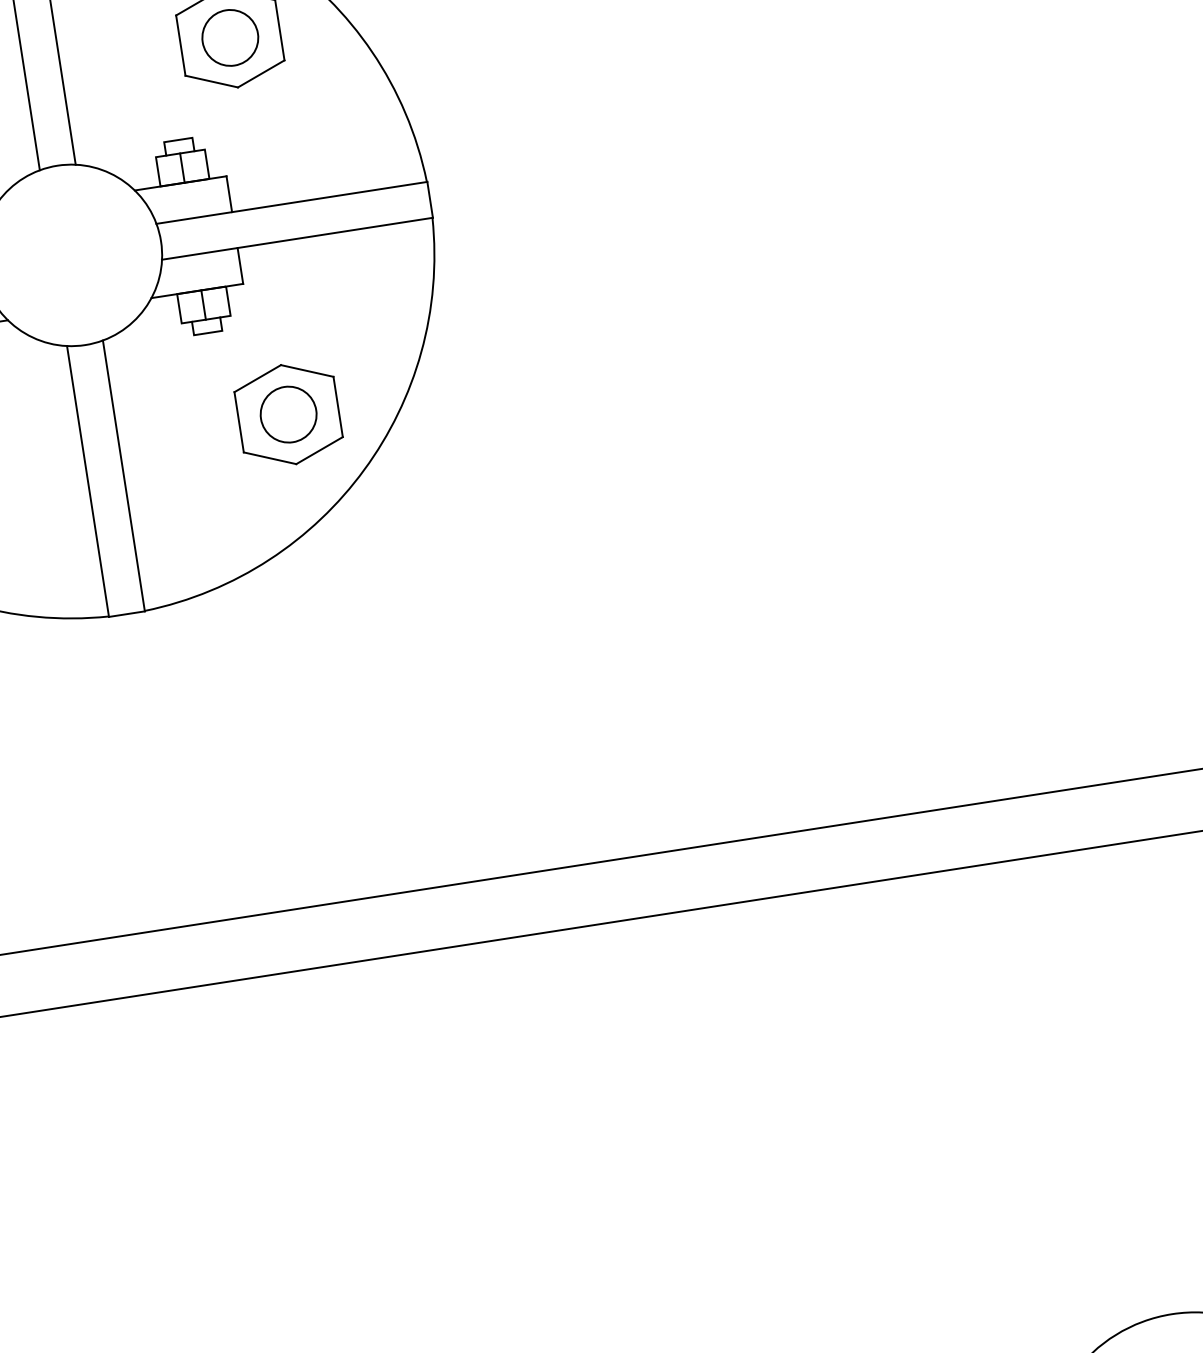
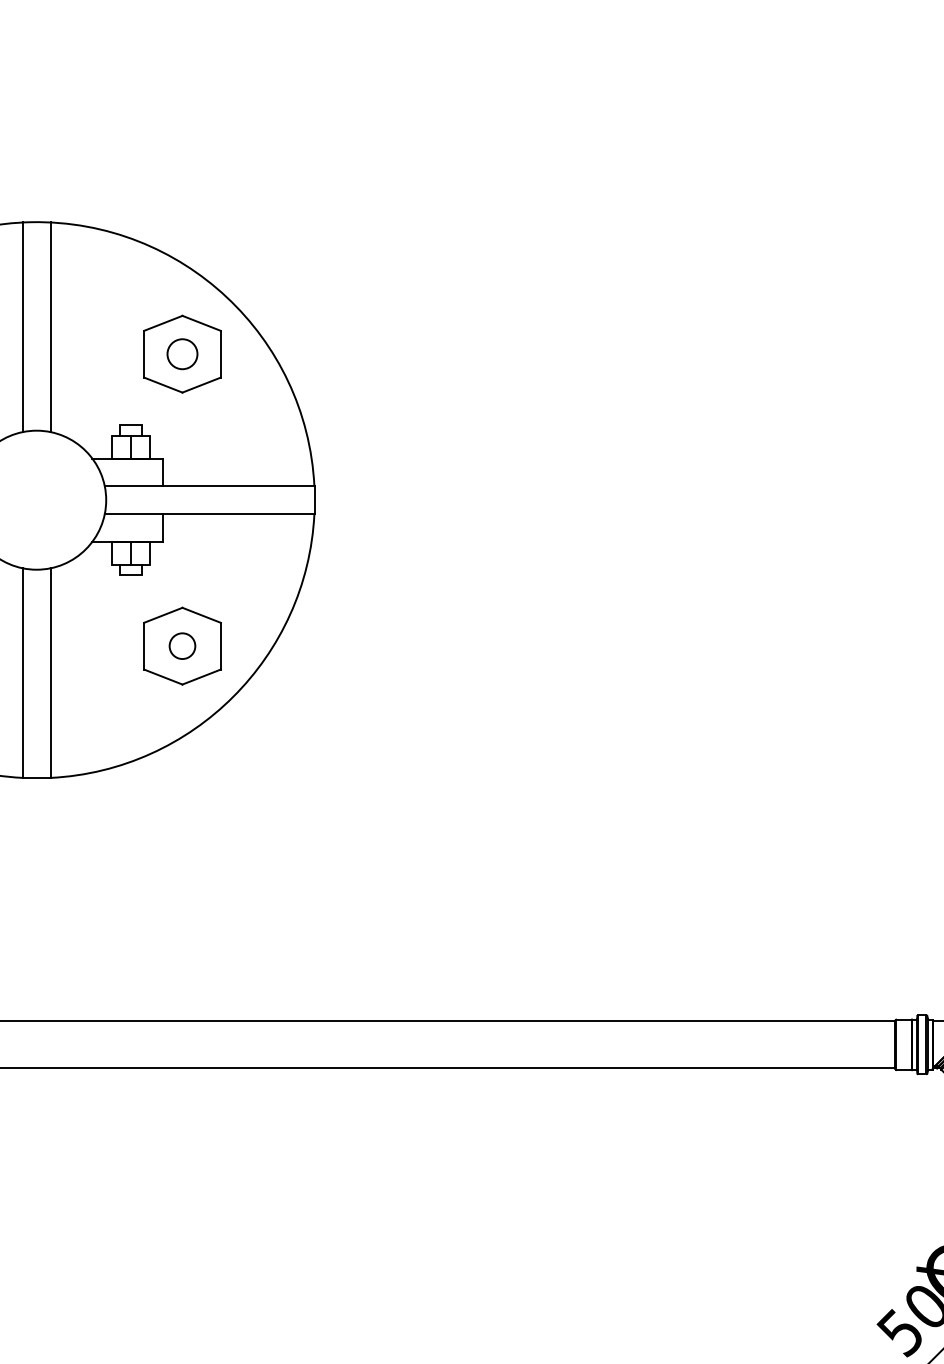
circle: (230, 36) -> (182, 353), size x0.7
circle: (288, 413) -> (182, 645), size x0.6

